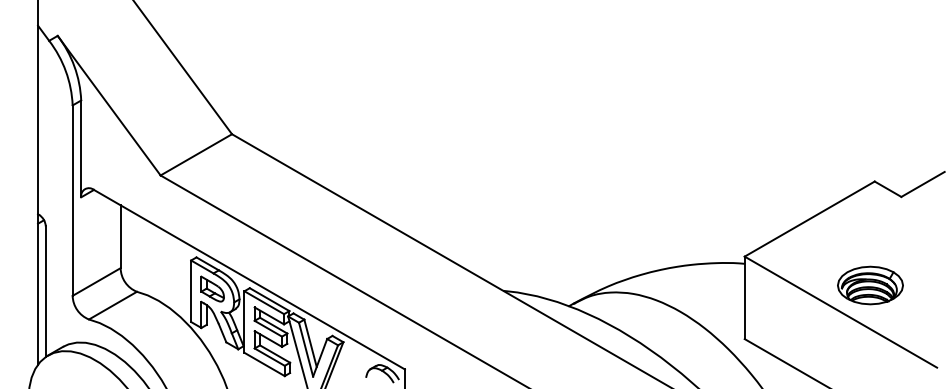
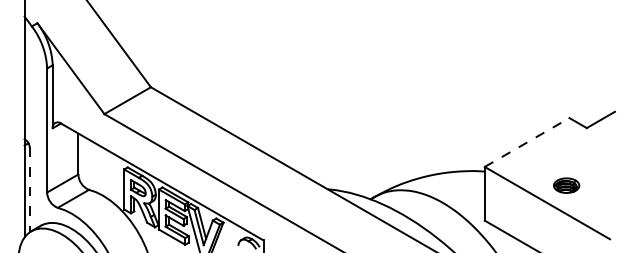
line: (810, 219) -> (527, 142), solid -> dashed
part: (870, 285) -> (566, 185), size x0.6
line: (45, 291) -> (29, 189), solid -> dashed

